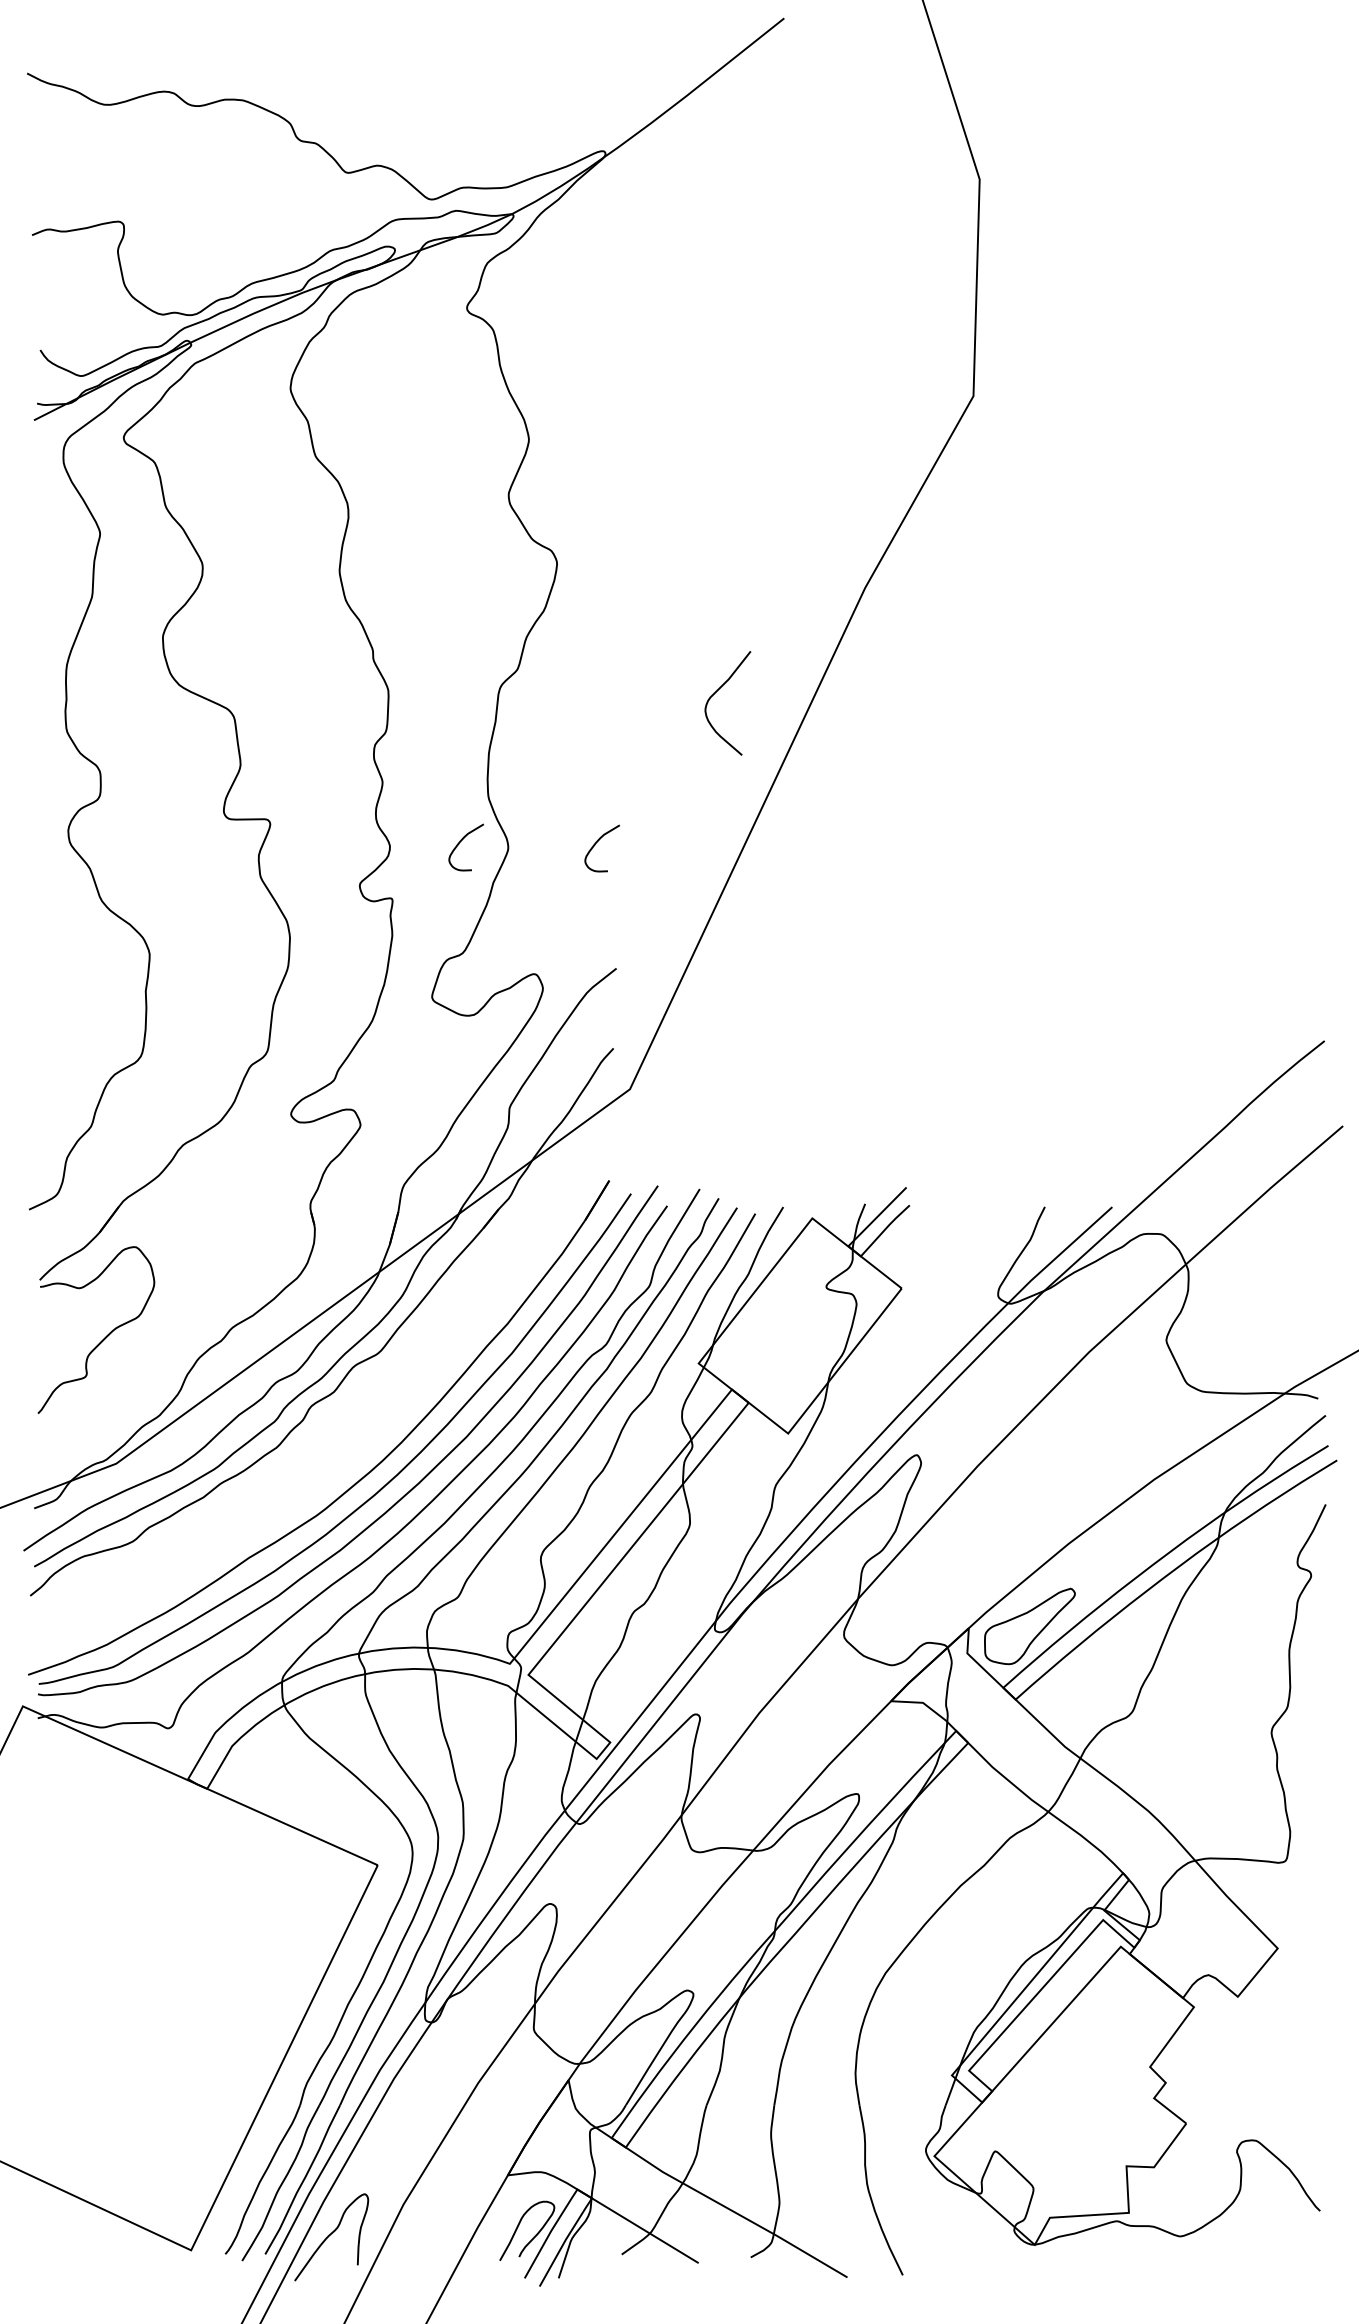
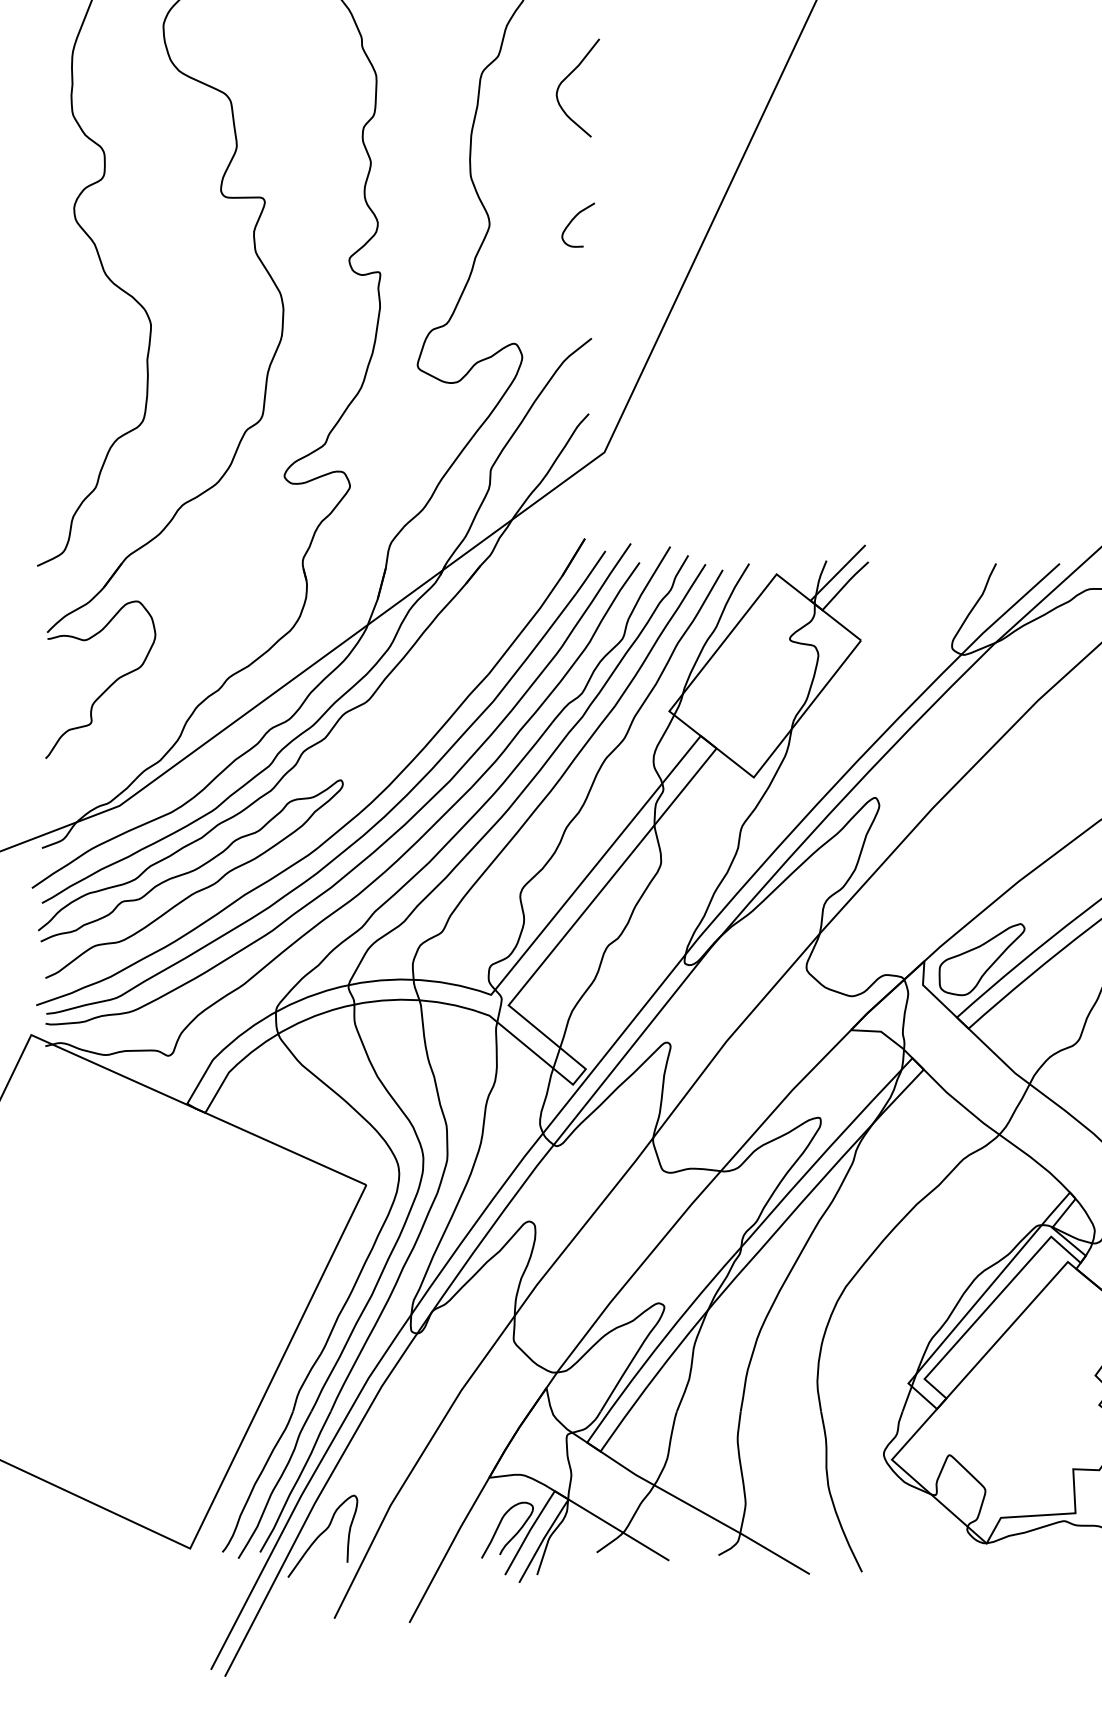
curve: (716, 692) -> (567, 77), moved
curve: (459, 844) -> (443, 221), removed
curve: (189, 1535) -> (188, 873), added

